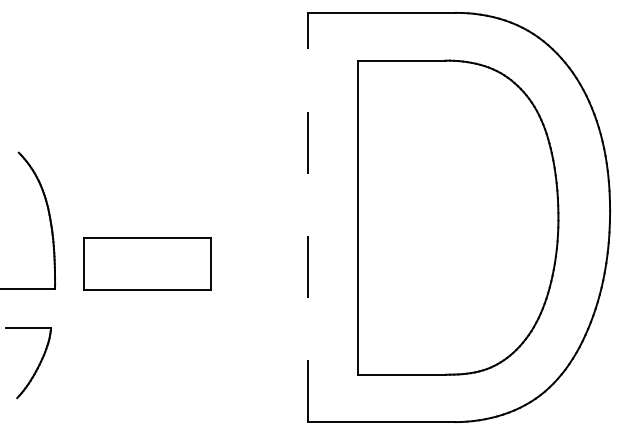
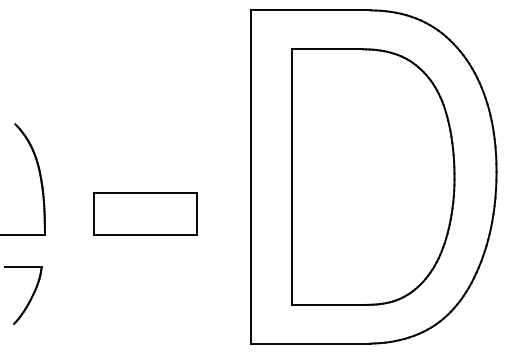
line: (307, 217) -> (250, 177), dashed -> solid
part: (147, 263) -> (145, 213), moved

